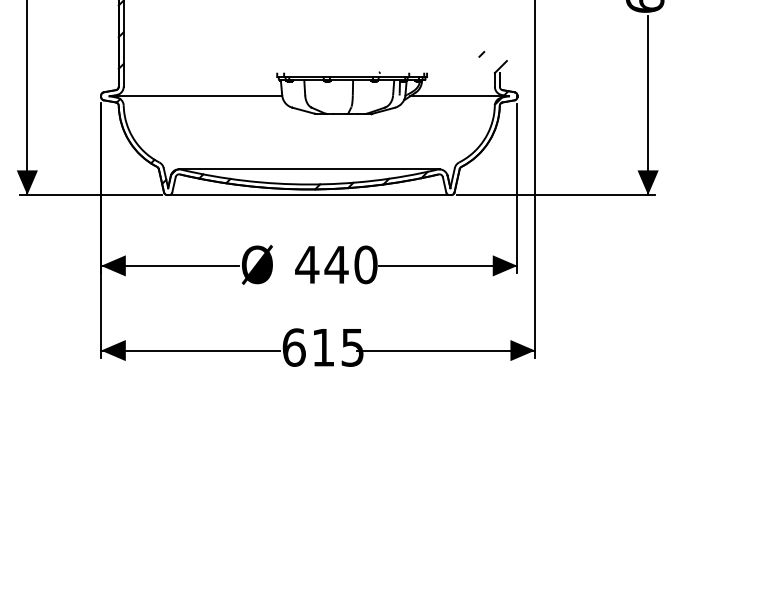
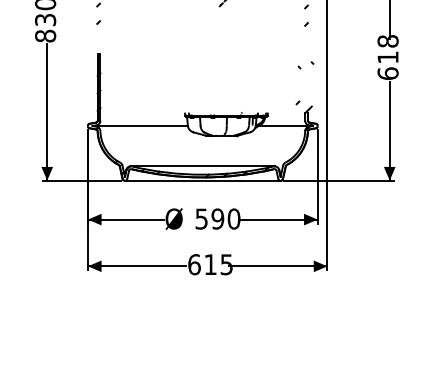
text: (321, 263) -> (209, 218), 440 -> 590

